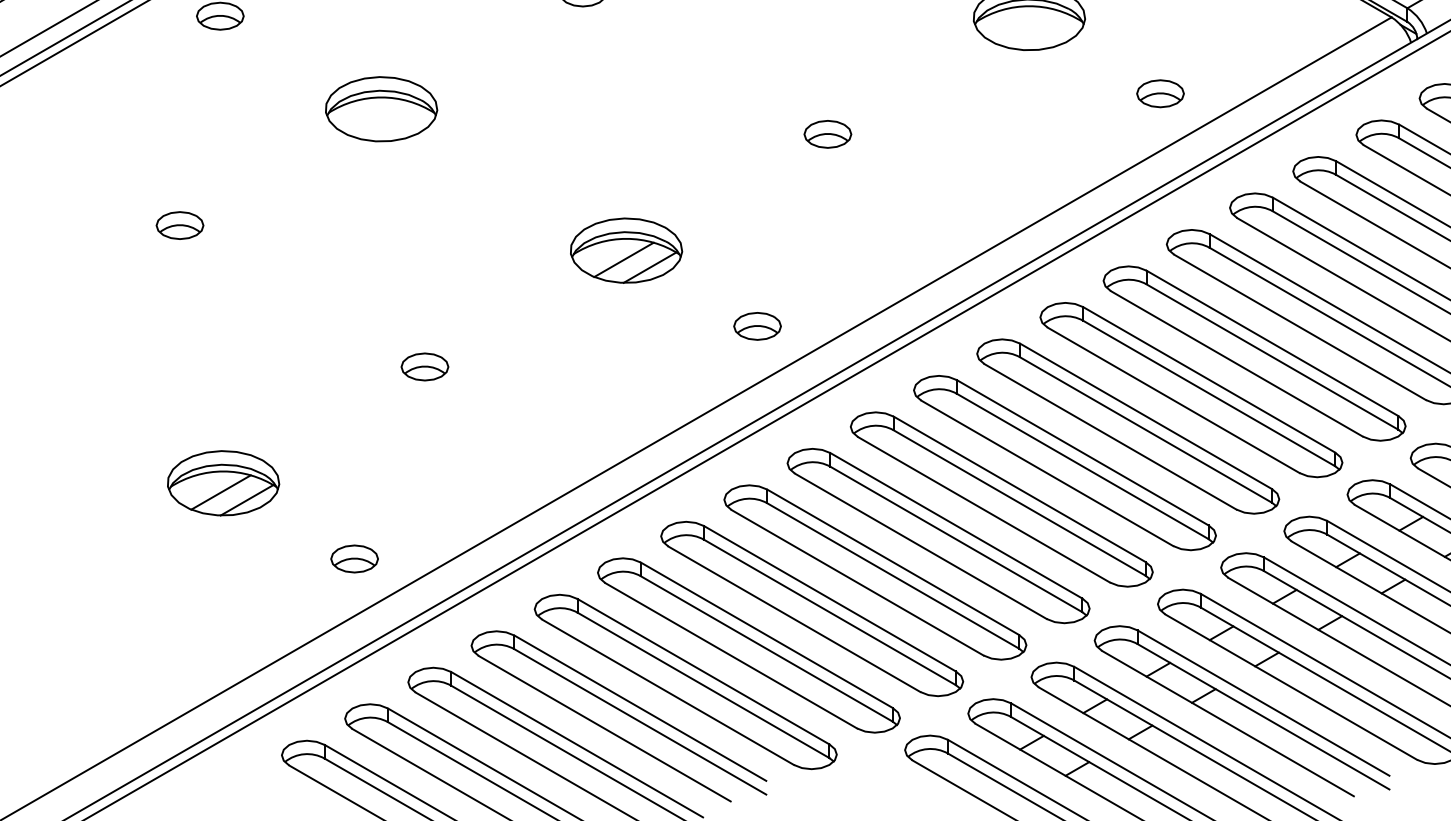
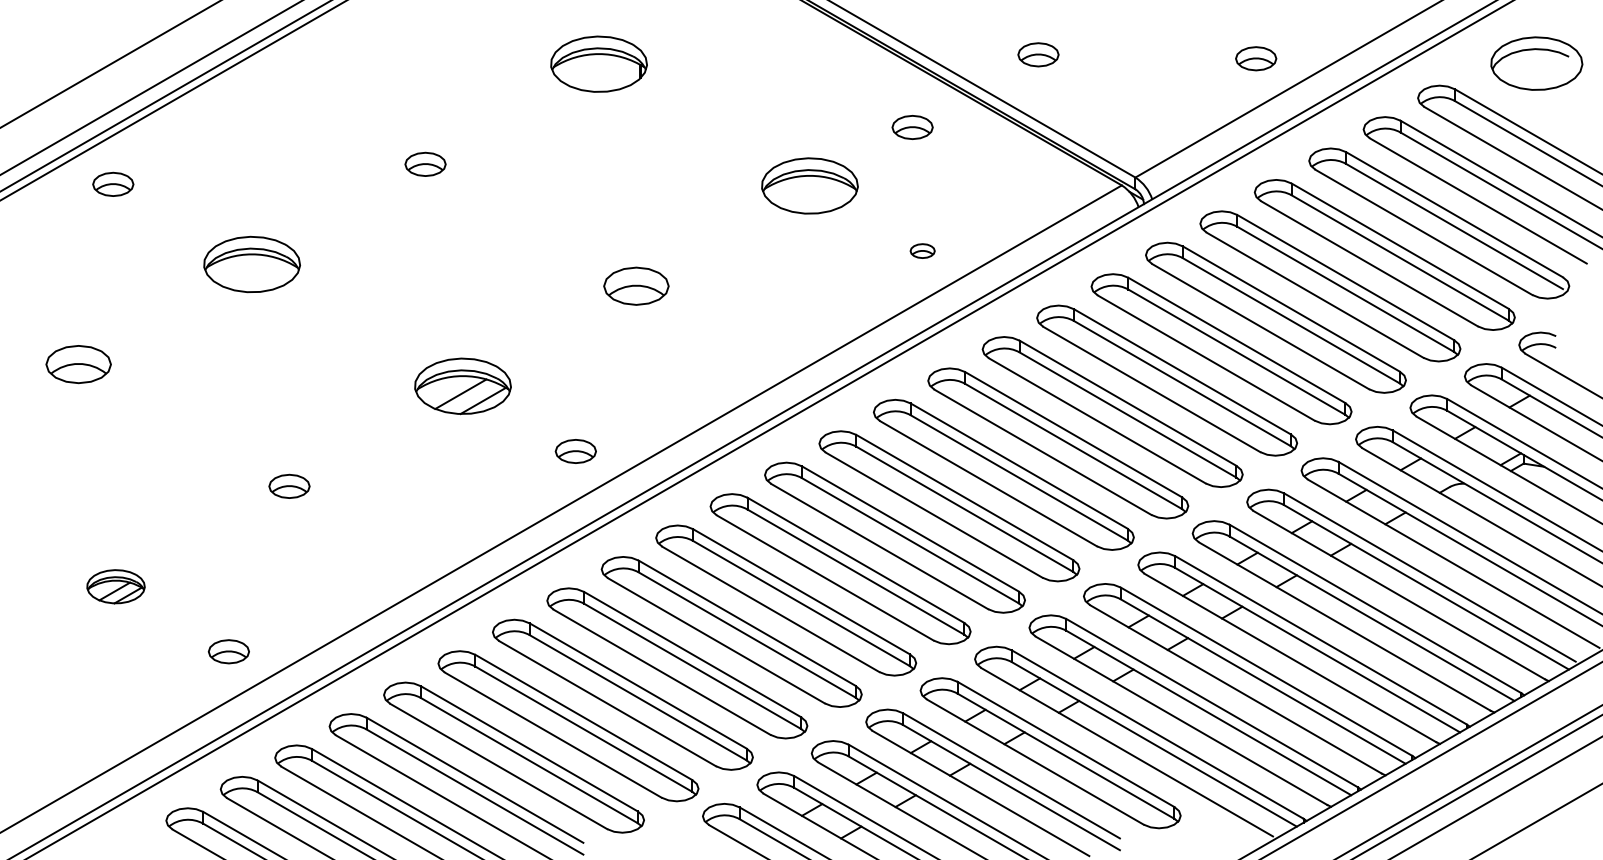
part: (1160, 92) -> (922, 250), size x0.6
part: (827, 133) -> (636, 285), size x1.6
part: (179, 225) -> (78, 364), size x1.6
part: (222, 483) -> (115, 586), size x0.6

